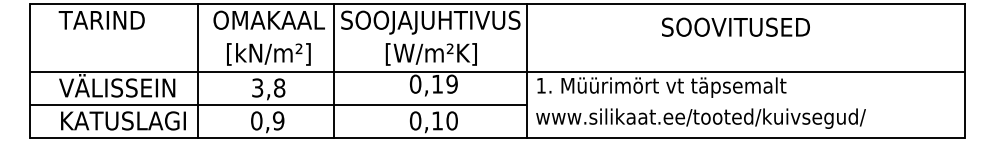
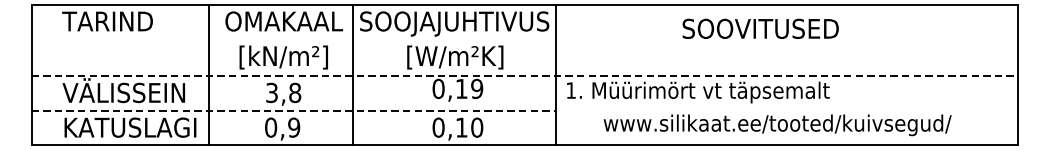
text: (735, 26) -> (760, 28), moved
line: (497, 71) -> (525, 75), solid -> dashed
line: (278, 104) -> (293, 110), solid -> dashed
text: (700, 118) -> (777, 125), moved

